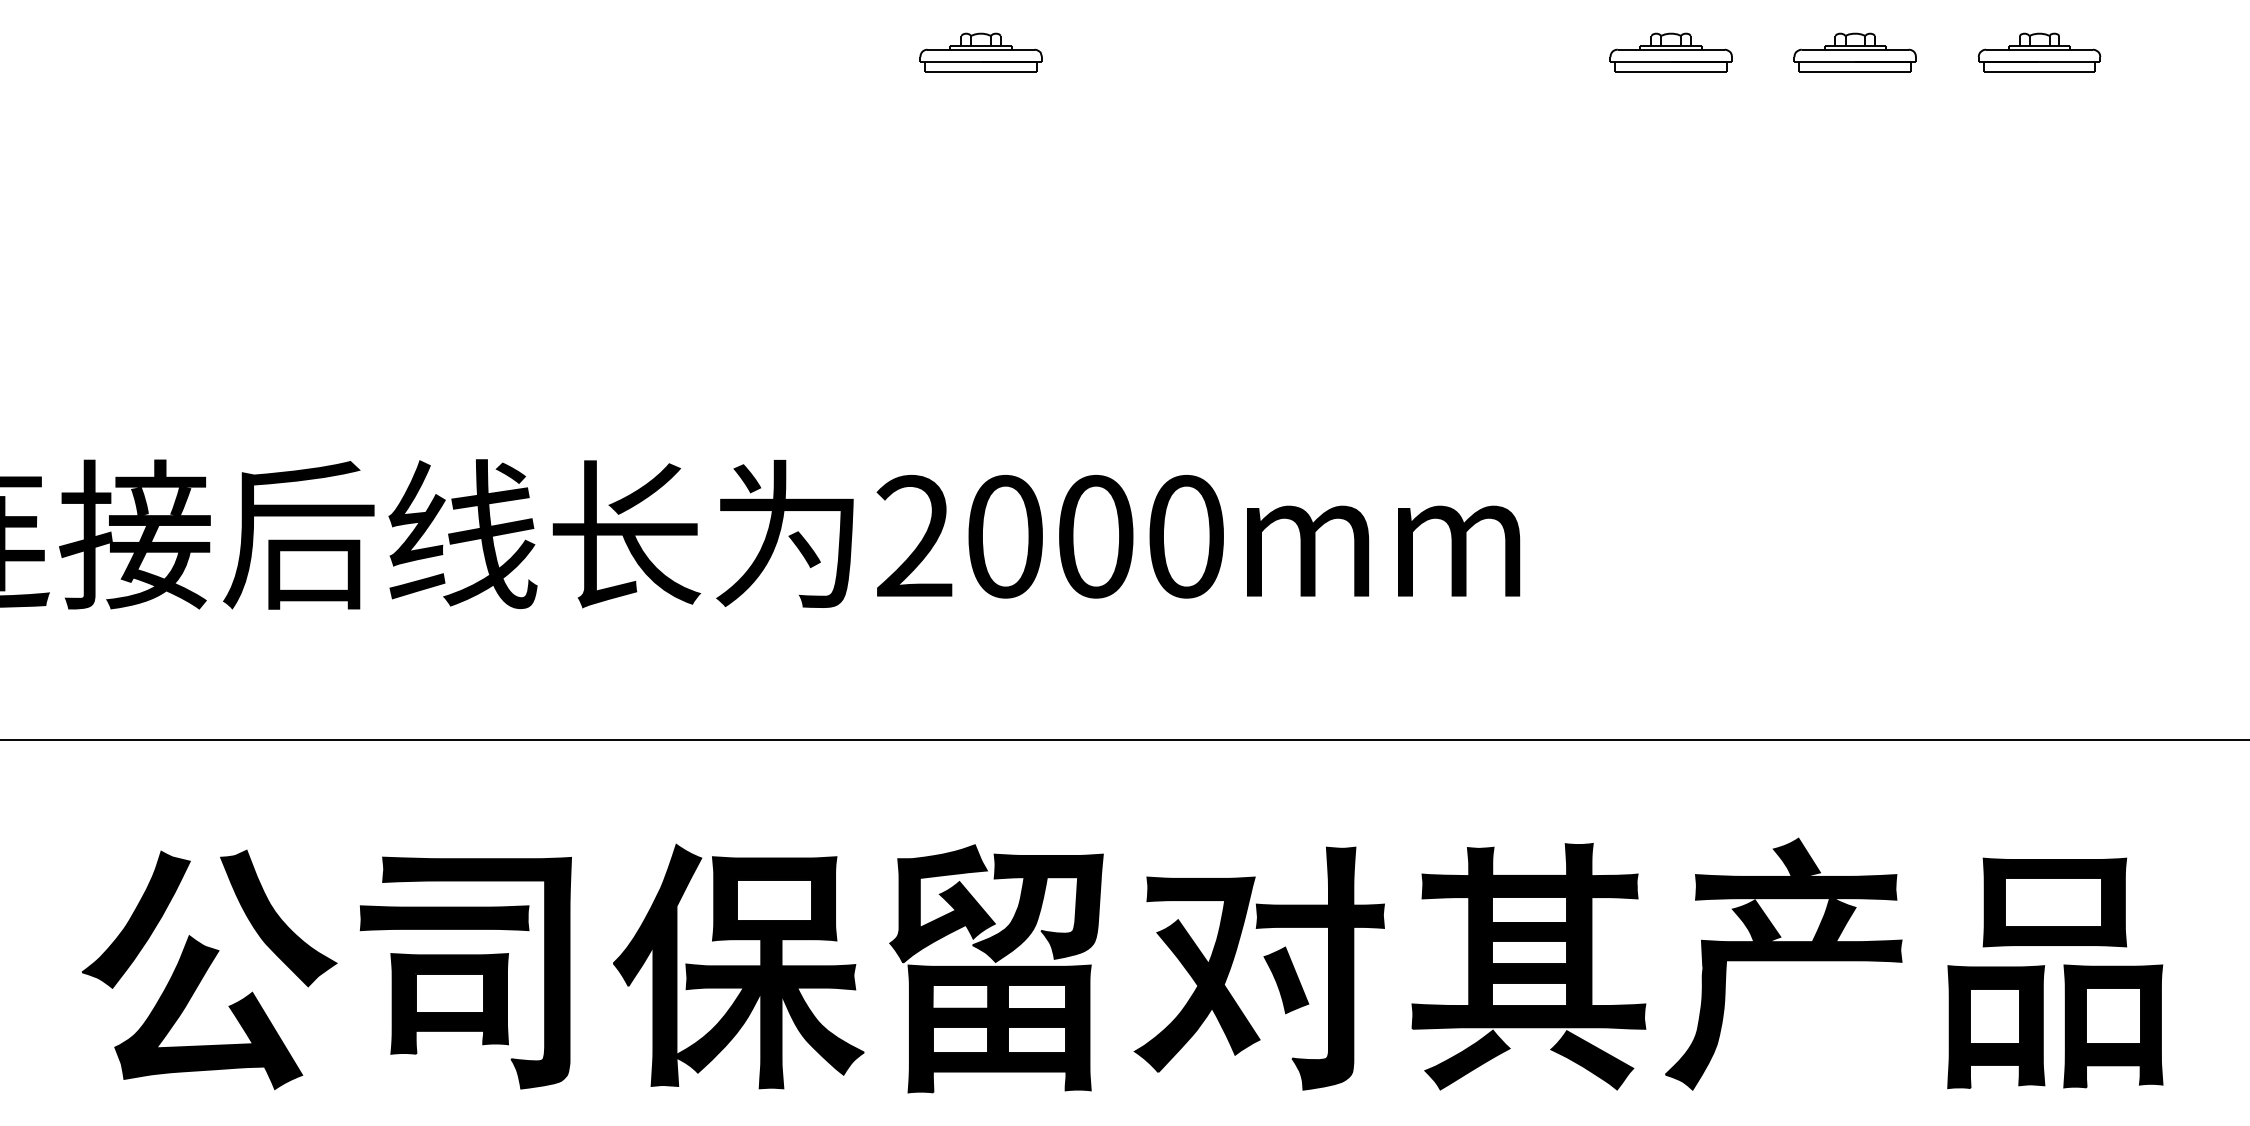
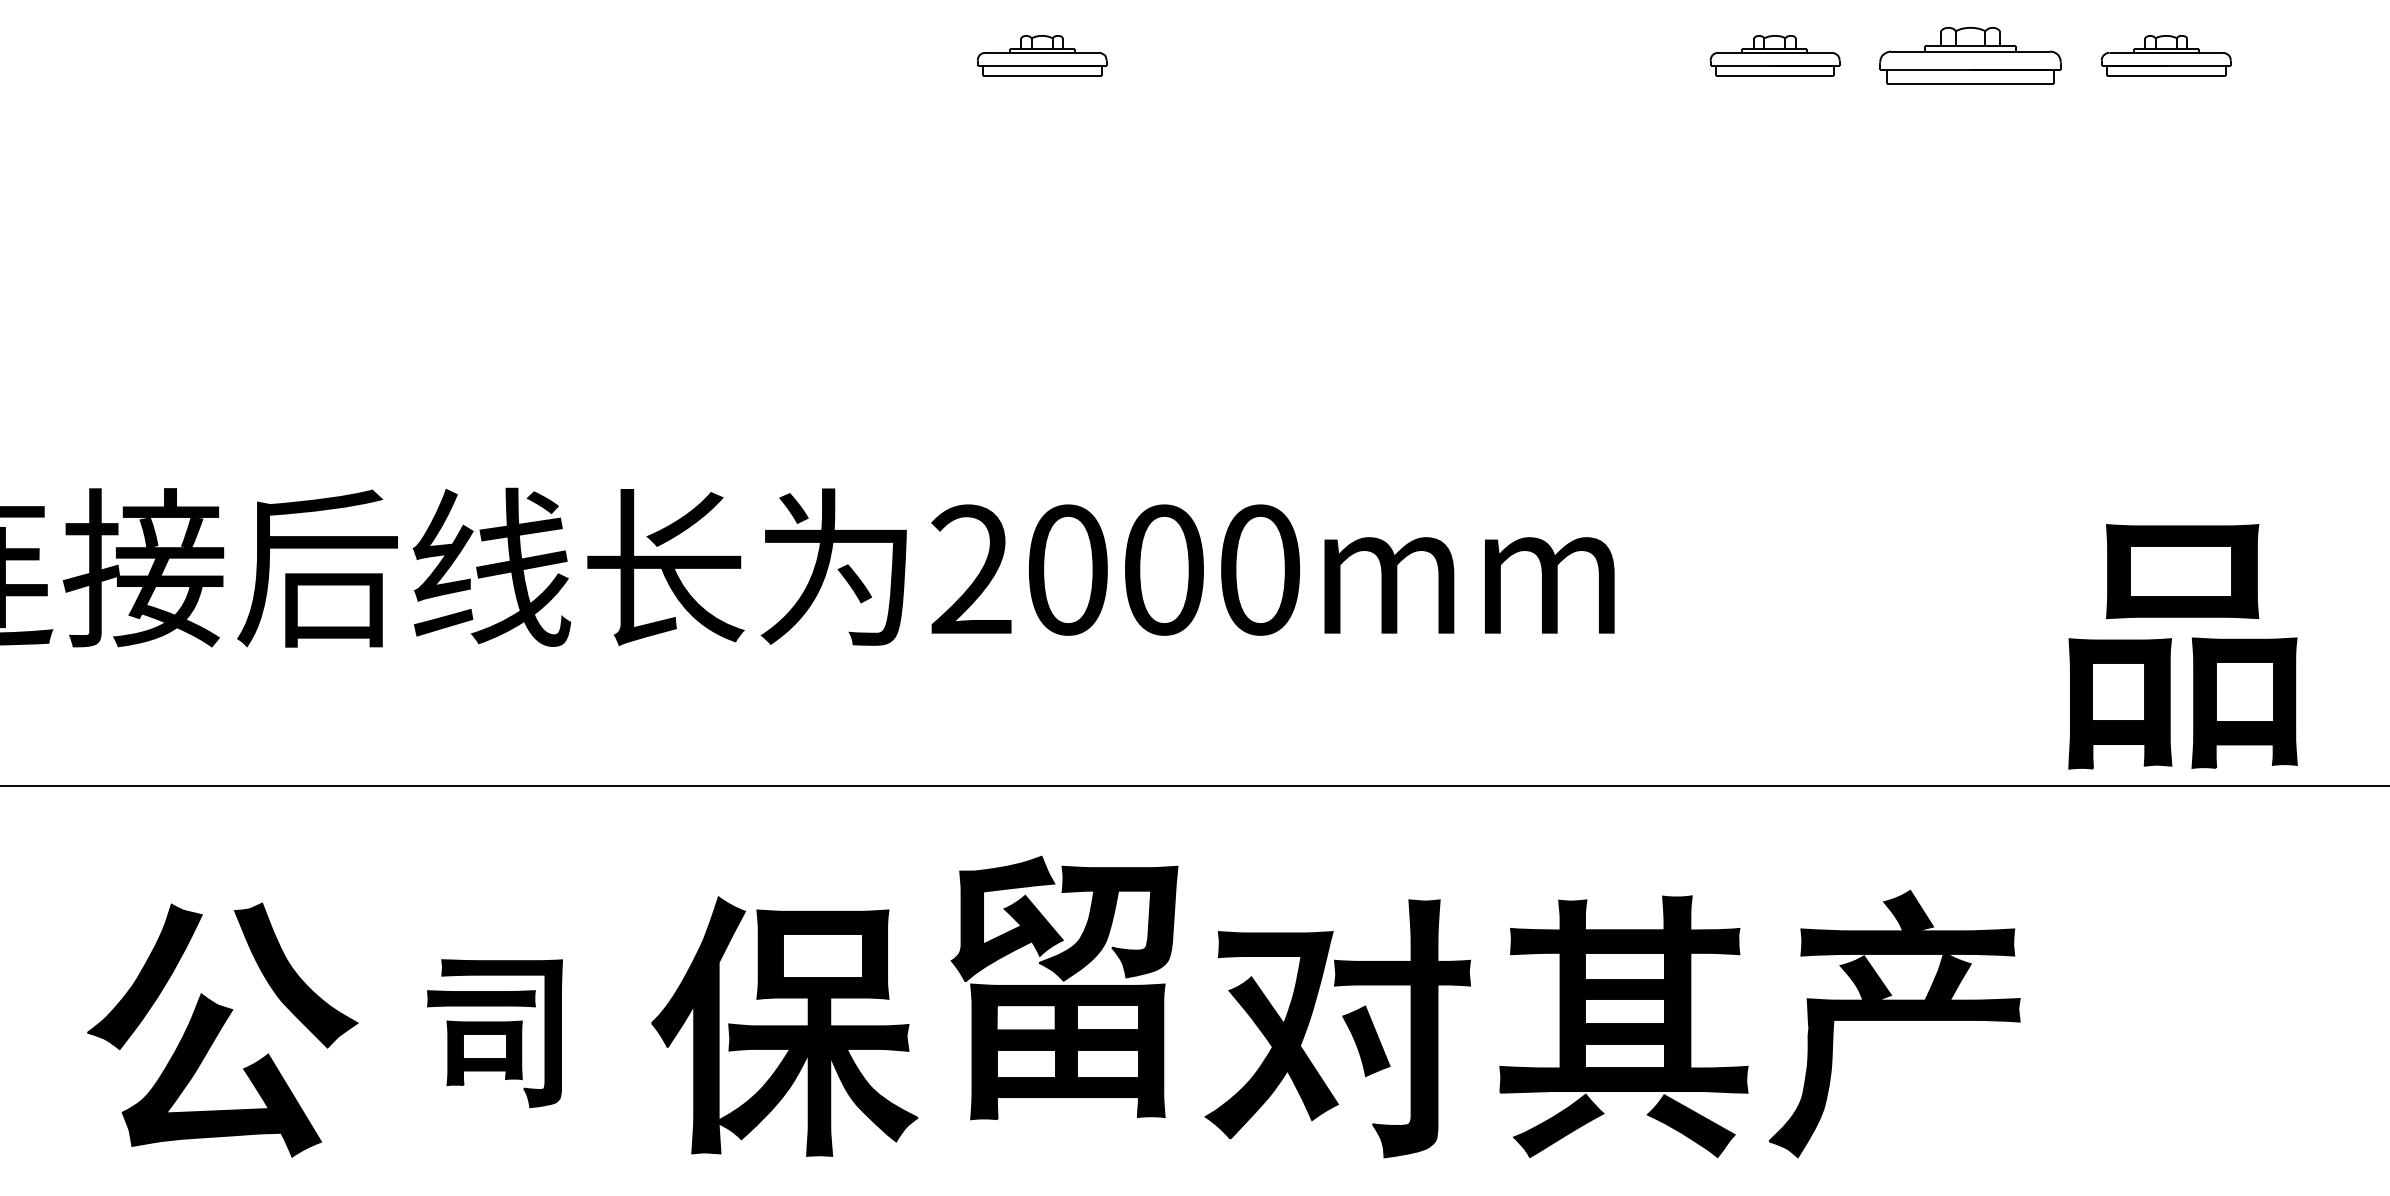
part: (1855, 52) -> (1970, 55), size x1.4
part: (996, 968) -> (1064, 987), moved
part: (465, 973) -> (494, 1033), size x0.6
part: (2064, 973) -> (2192, 646), moved

